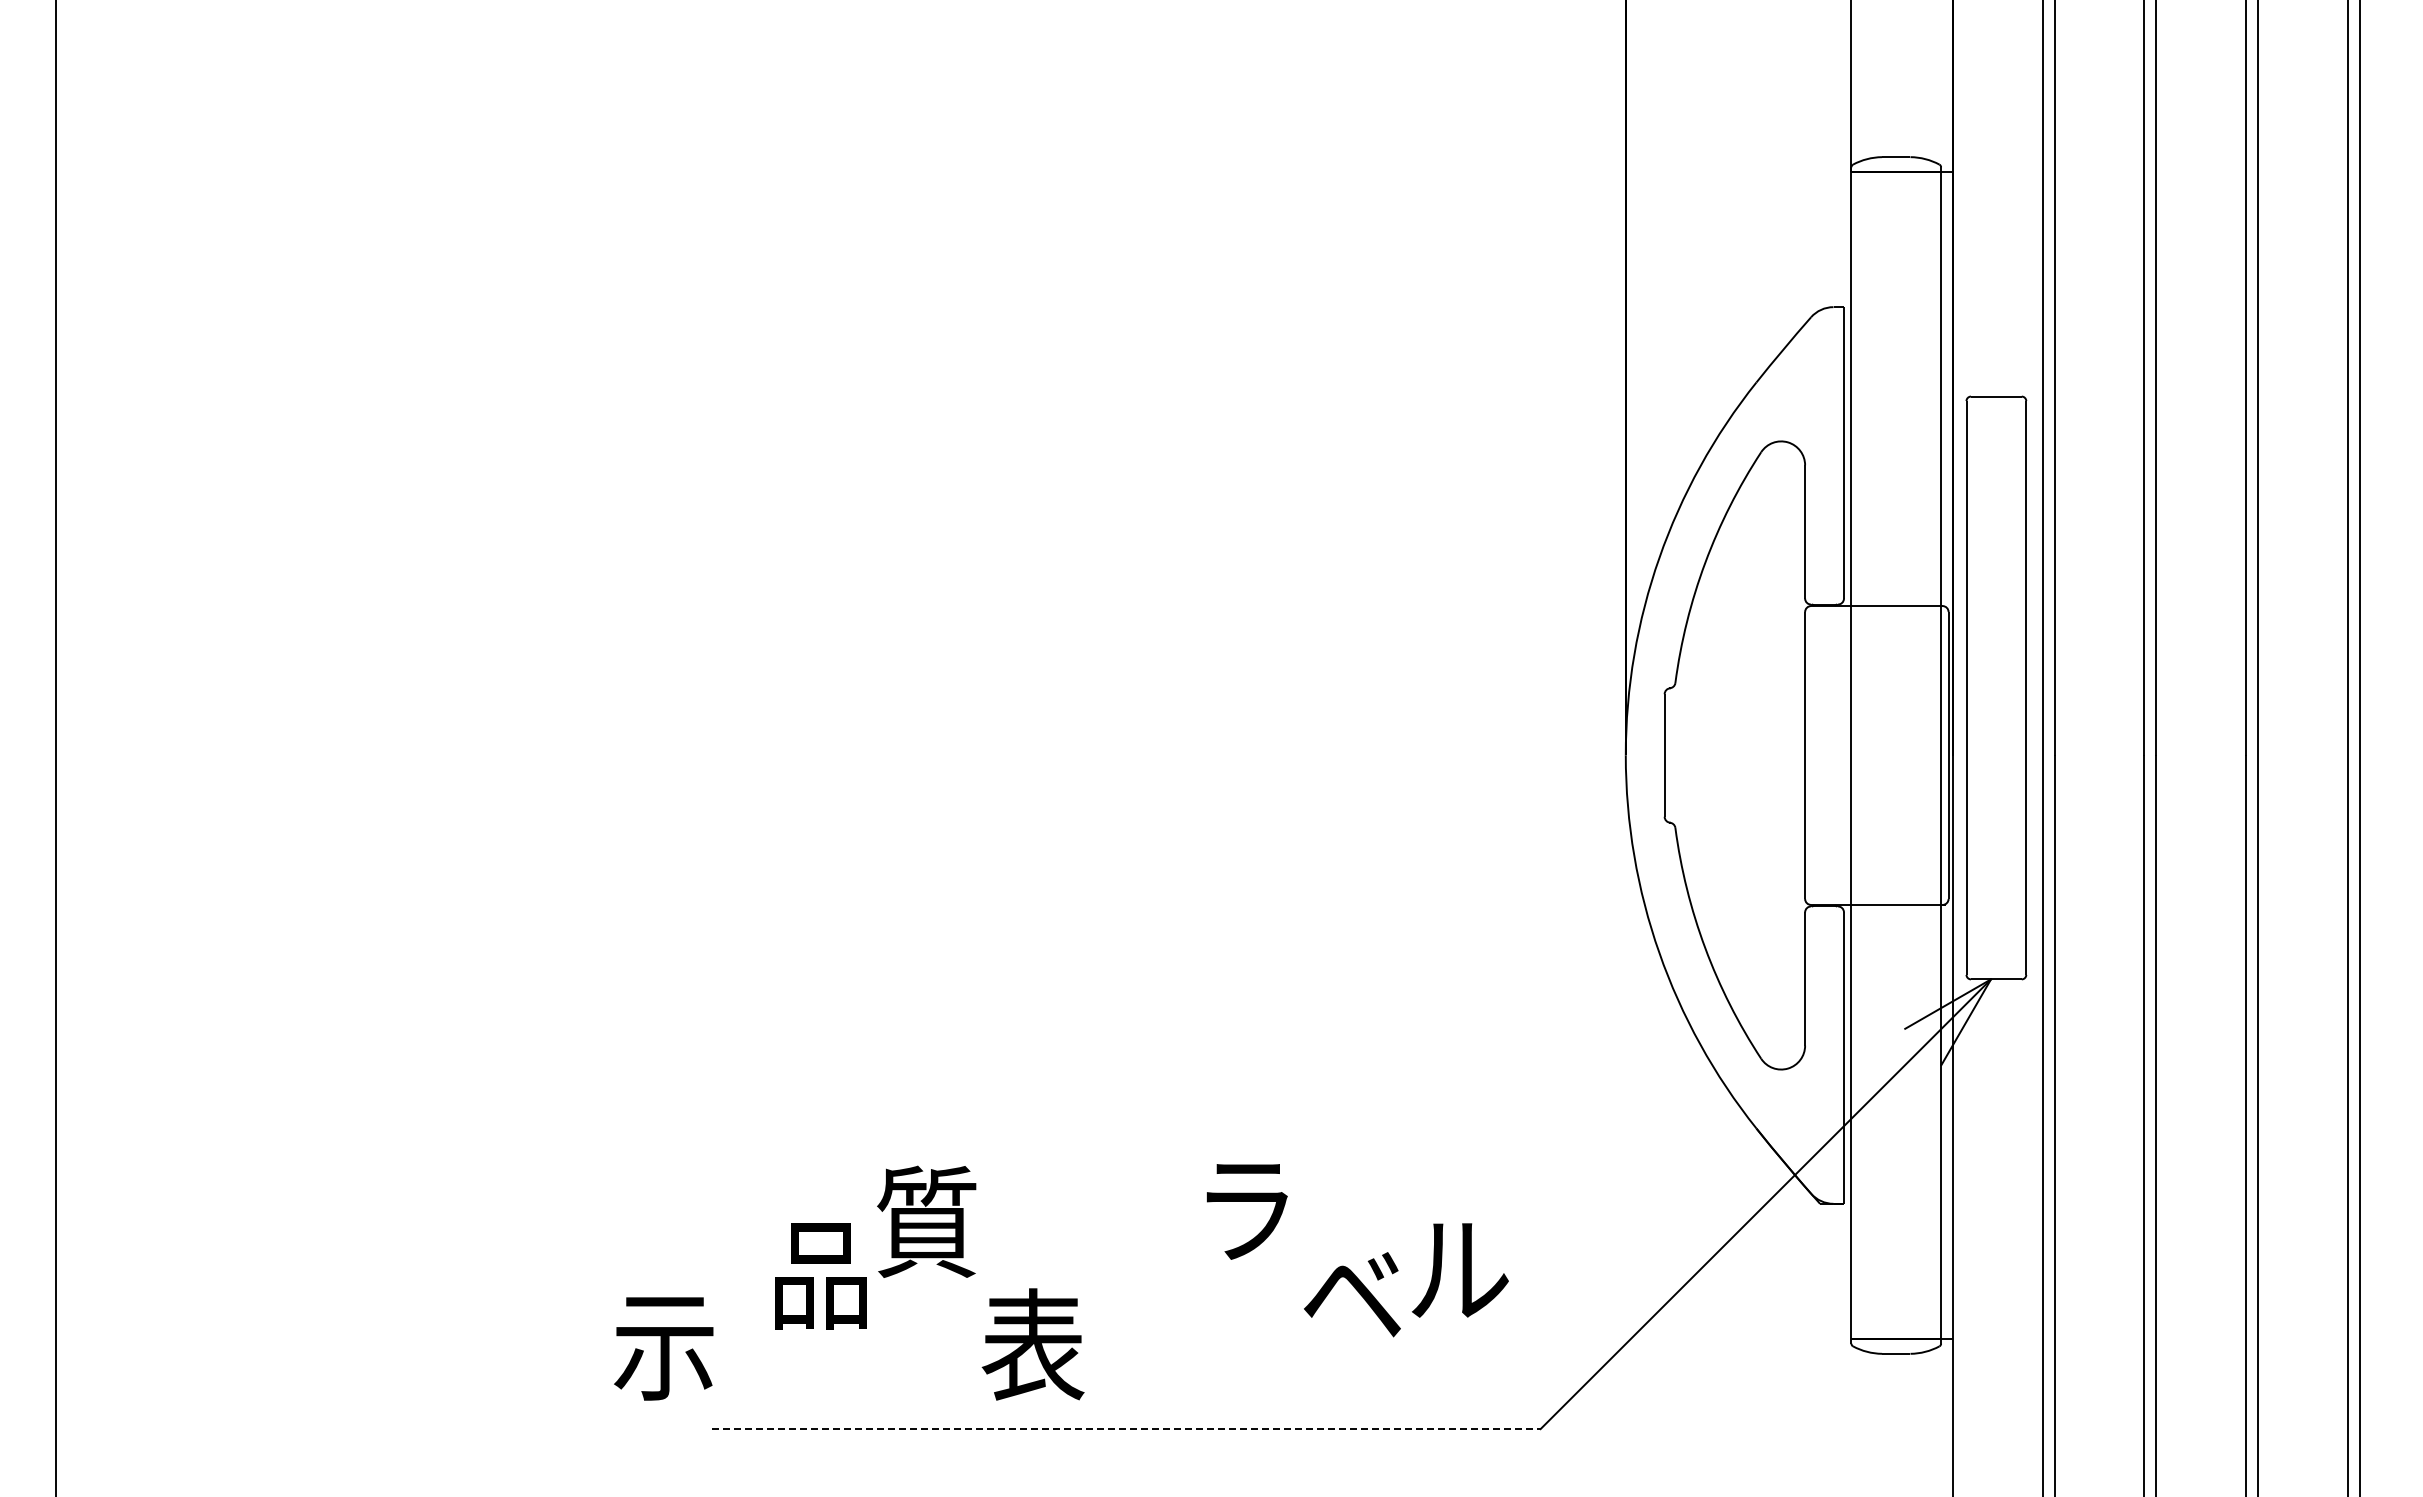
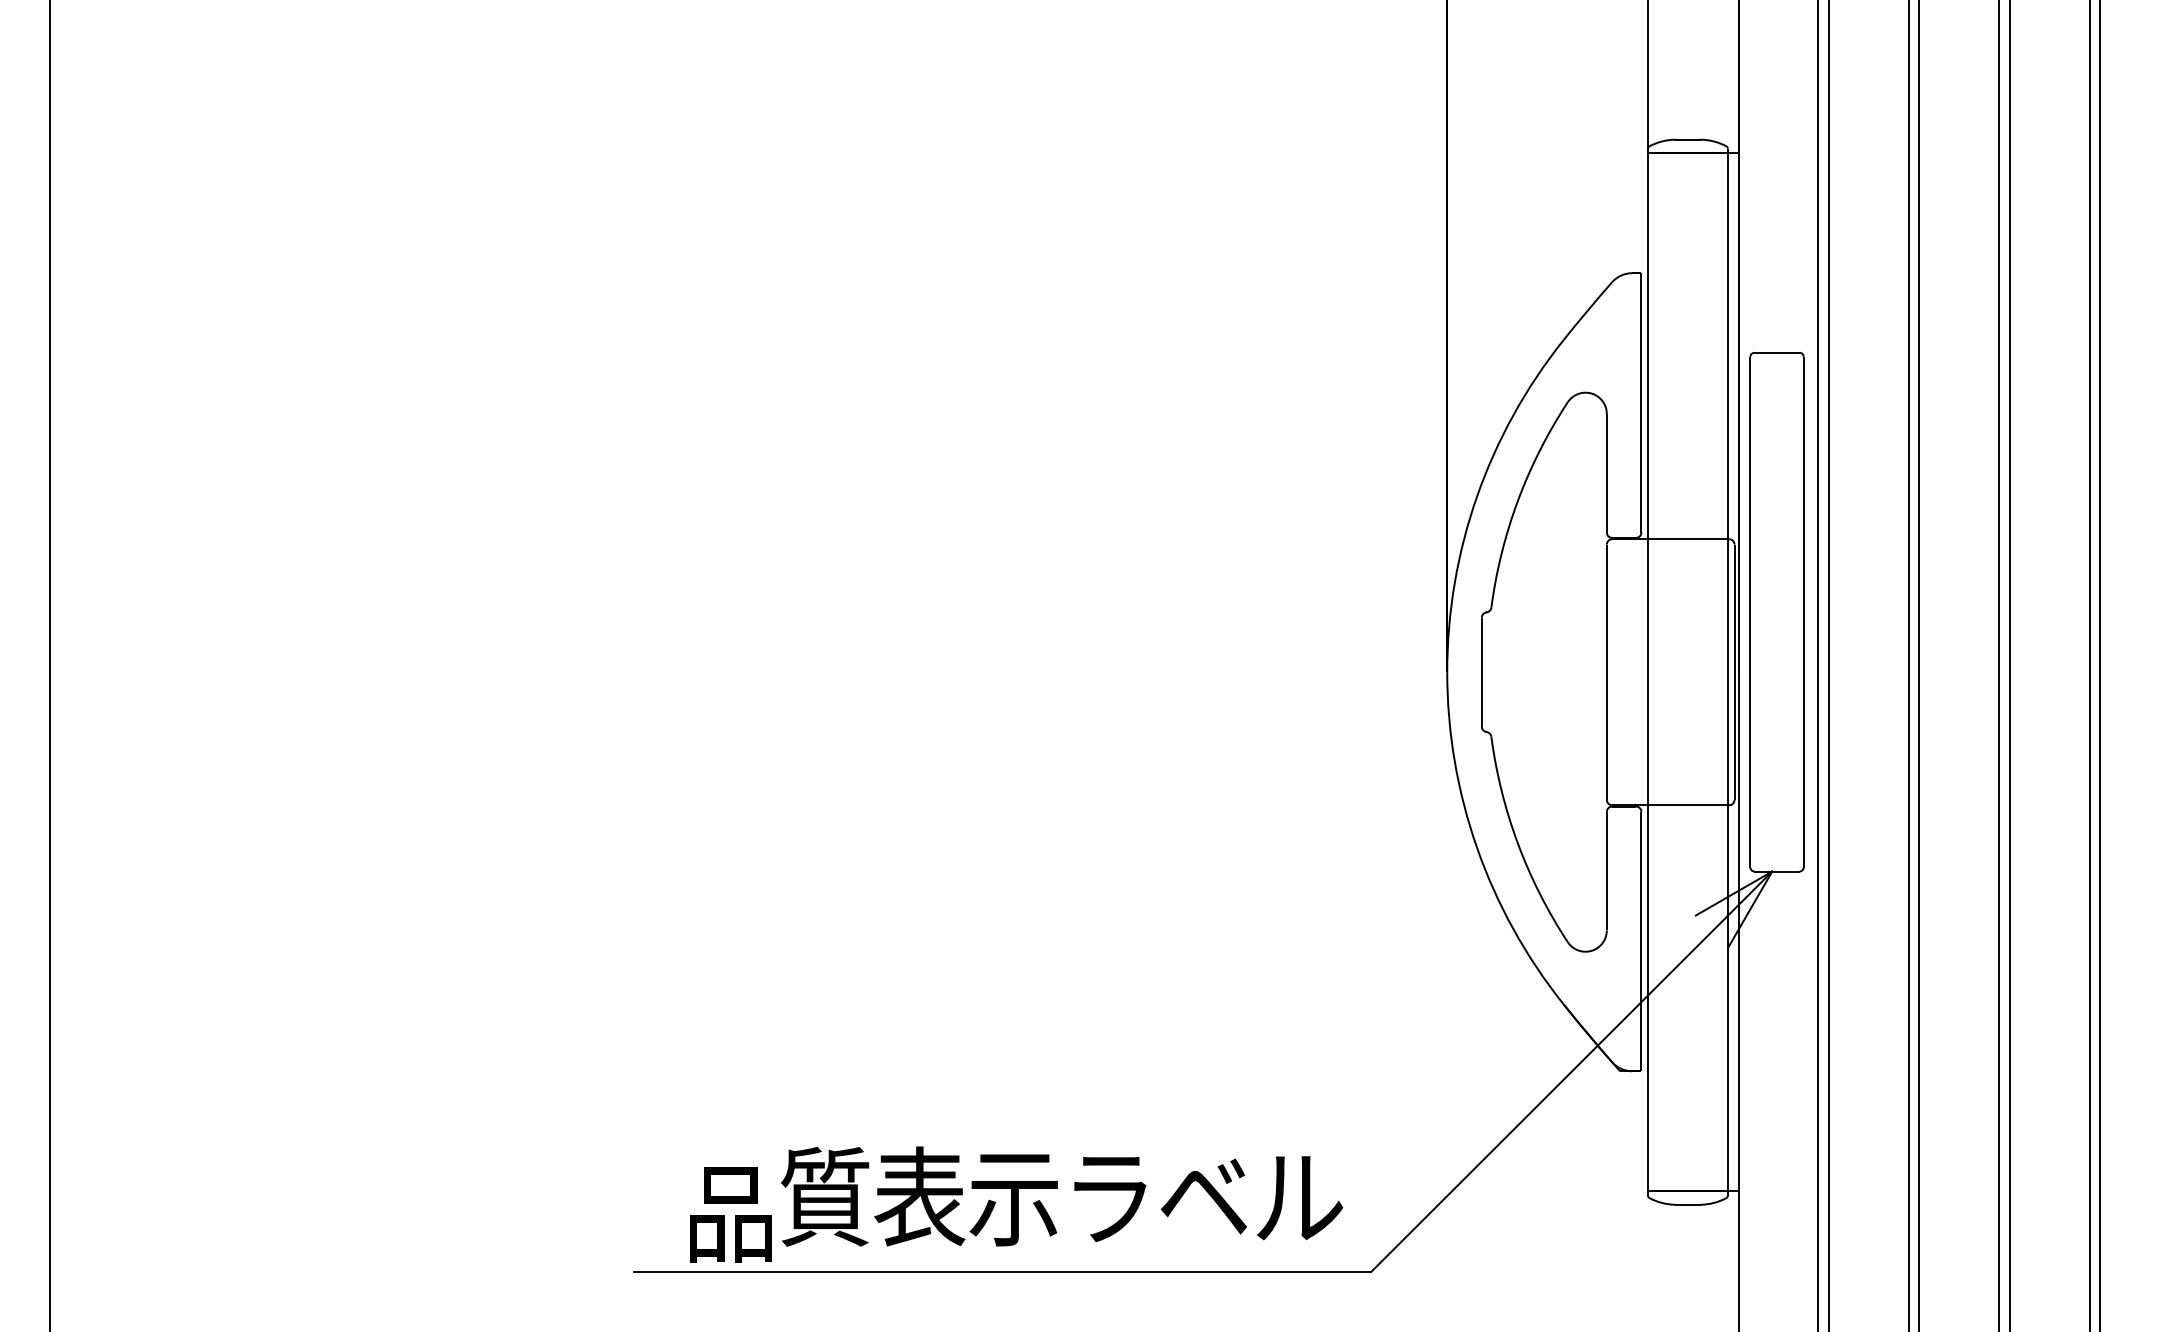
text: (1247, 1211) -> (1110, 1199), moved
text: (926, 1221) -> (824, 1196), moved
text: (1460, 1270) -> (1300, 1198), moved
text: (820, 1276) -> (730, 1215), moved
text: (1352, 1294) -> (1203, 1196), moved
text: (663, 1348) -> (1013, 1200), moved
line: (1126, 1429) -> (1002, 1272), dashed -> solid

